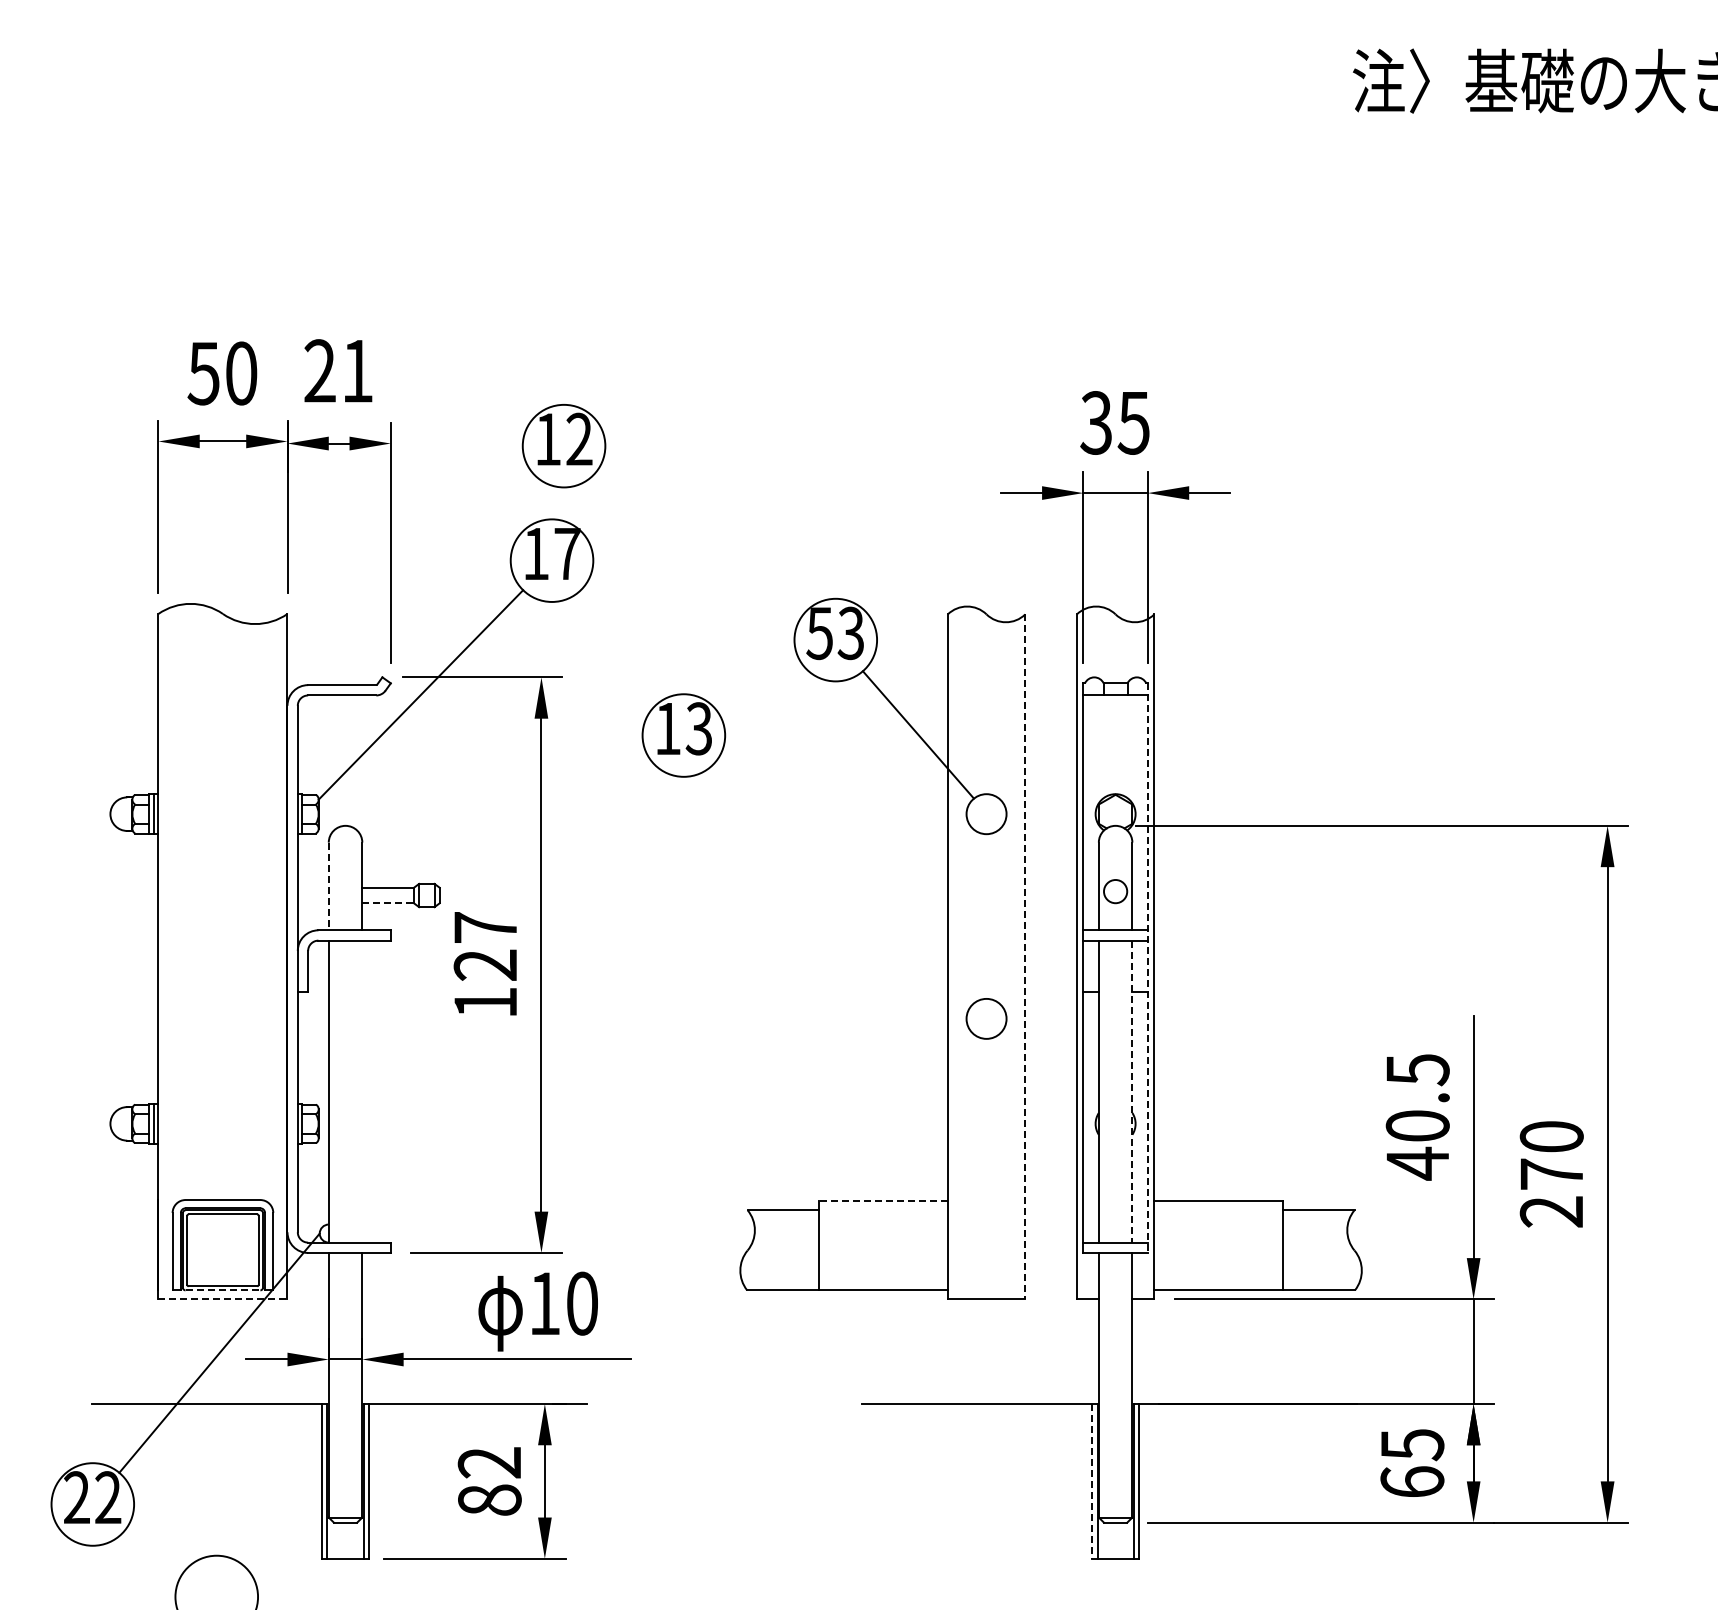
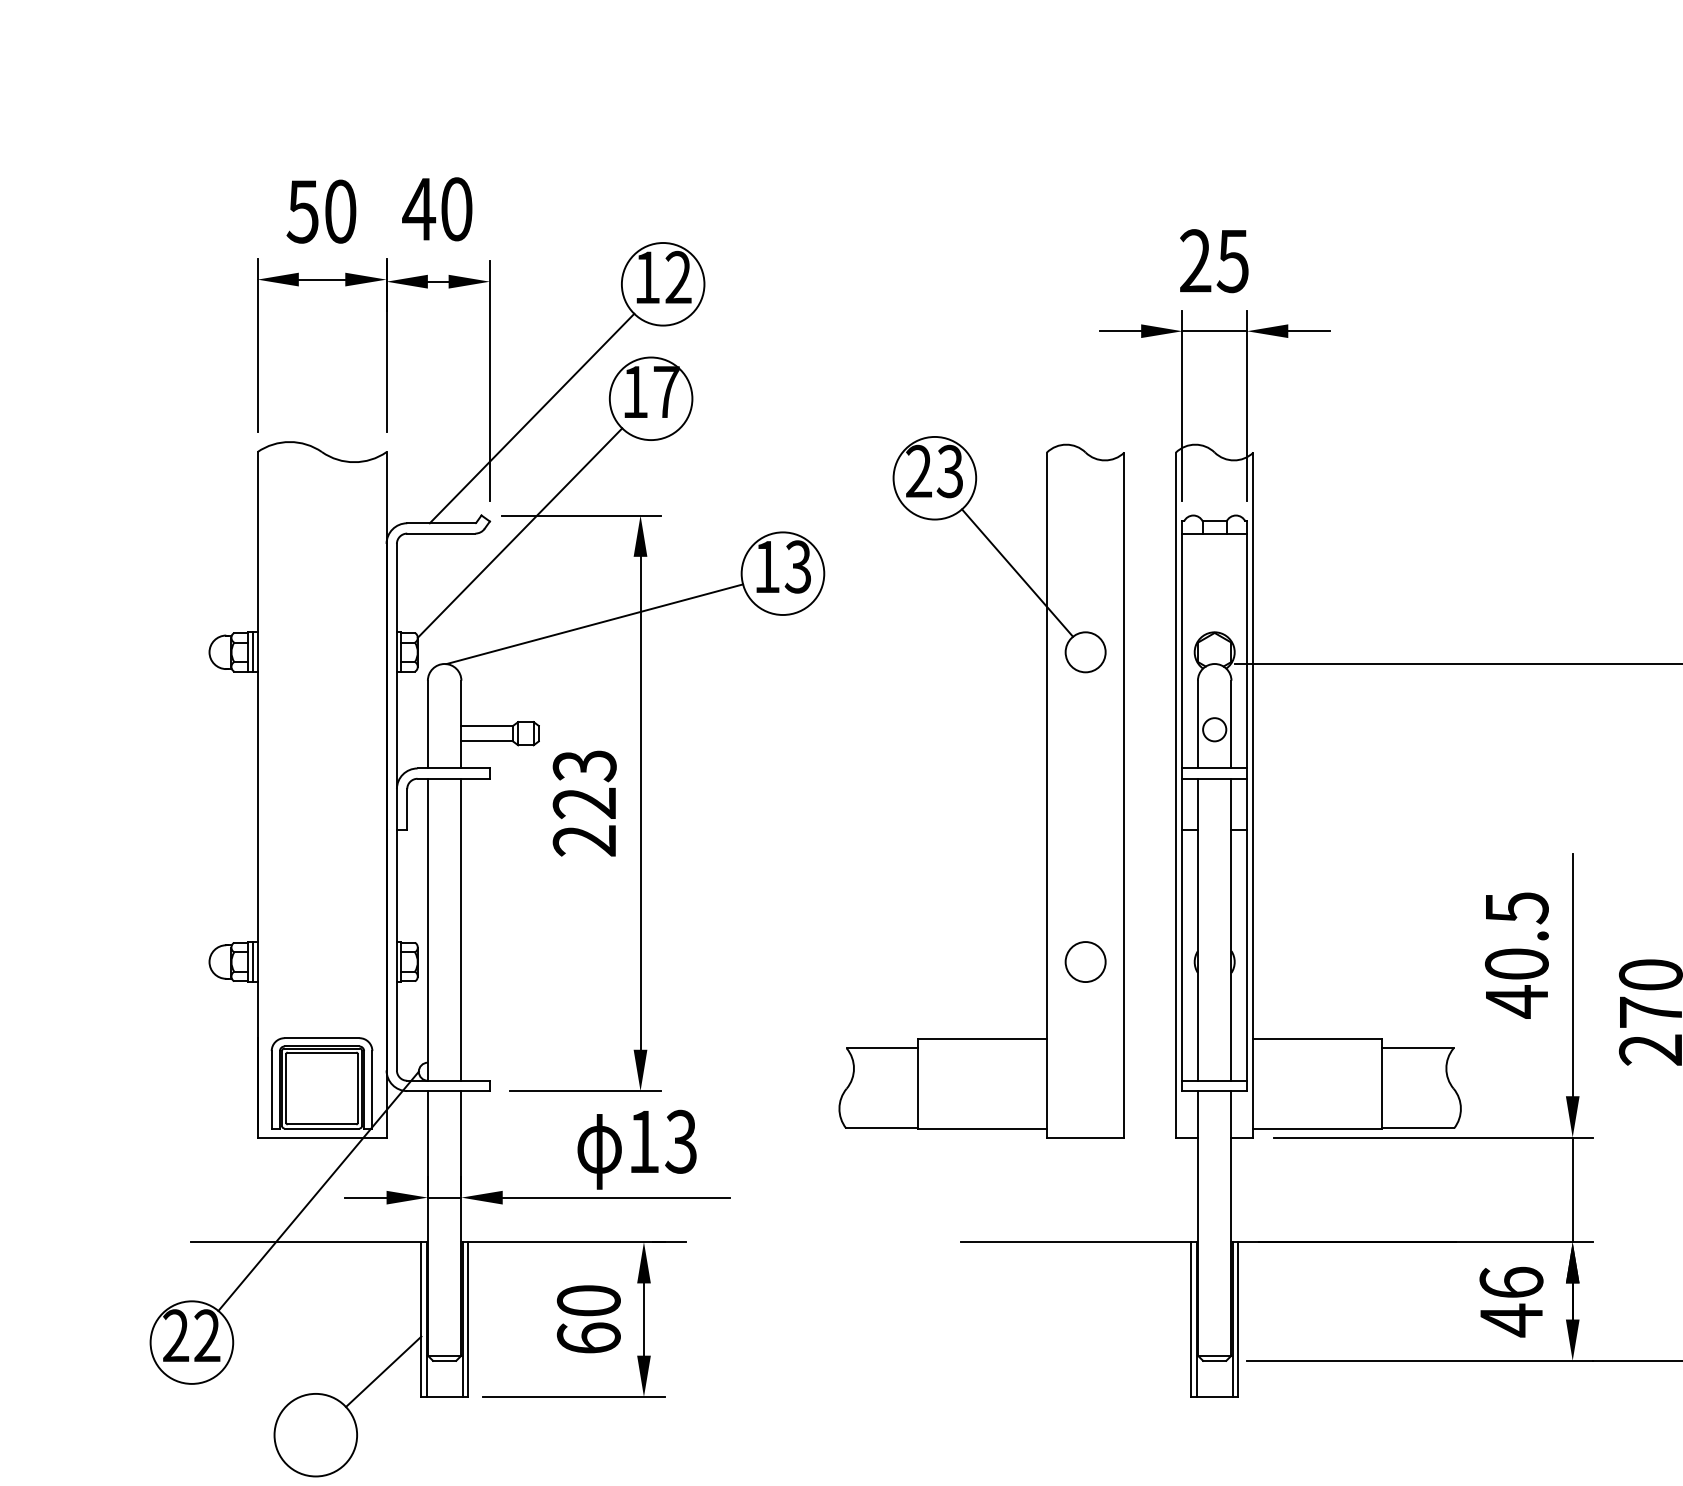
text: (338, 371) -> (437, 209), 21 -> 40
text: (1096, 422) -> (1195, 260), 35 -> 25
line: (432, 580) -> (531, 418), added
text: (819, 633) -> (918, 471), 53 -> 23
line: (495, 785) -> (594, 623), added
line: (328, 886) -> (427, 724), dashed -> solid
line: (388, 903) -> (487, 741), dashed -> solid
line: (1025, 957) -> (1124, 795), dashed -> solid
text: (485, 965) -> (584, 803), 127 -> 223
line: (1147, 968) -> (1246, 806), dashed -> solid
circle: (986, 1018) -> (1085, 961), moved
line: (362, 1091) -> (461, 929), added
line: (1132, 1091) -> (1231, 929), dashed -> solid
line: (883, 1200) -> (982, 1038), dashed -> solid
line: (223, 1290) -> (322, 1128), dashed -> solid
line: (222, 1299) -> (321, 1137), dashed -> solid
text: (581, 1303) -> (680, 1141), 10 -> 13
text: (1412, 1463) -> (1511, 1301), 65 -> 46
text: (489, 1481) -> (588, 1319), 82 -> 60
line: (1092, 1481) -> (1191, 1319), dashed -> solid
line: (284, 1533) -> (383, 1371), added

